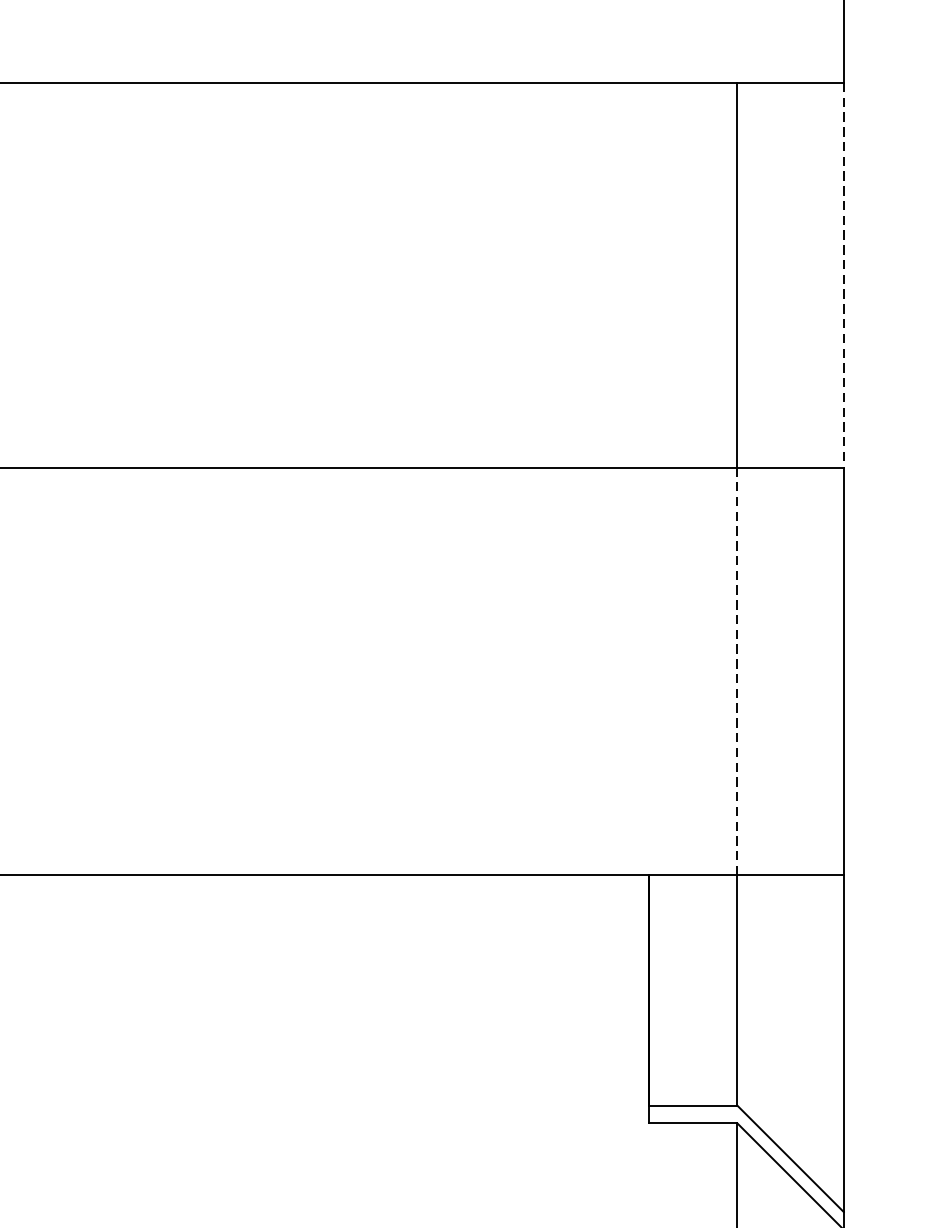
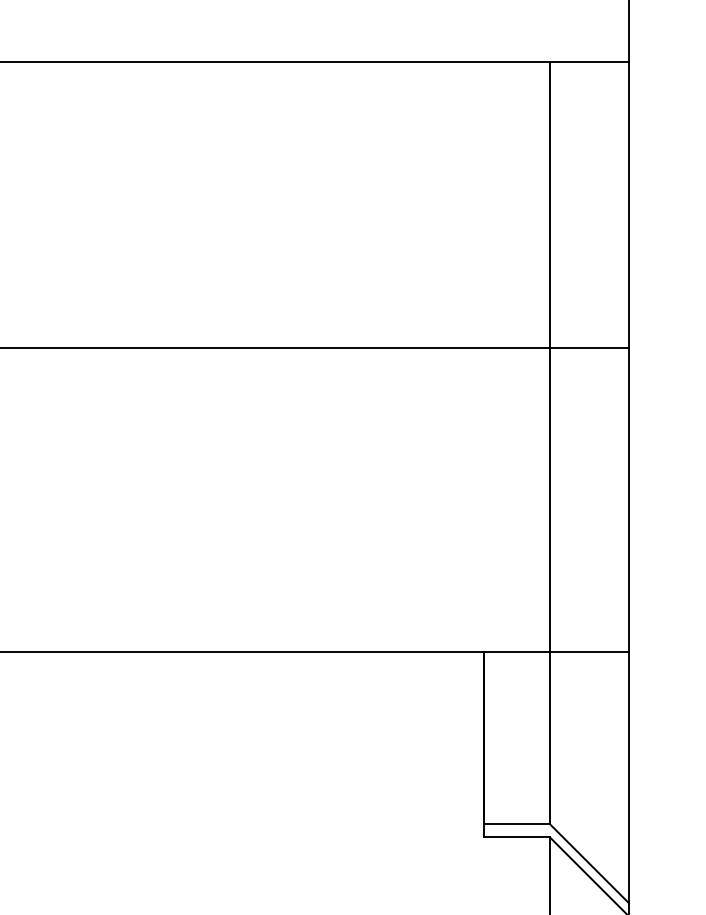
line: (843, 275) -> (628, 205), dashed -> solid
line: (737, 671) -> (549, 500), dashed -> solid

